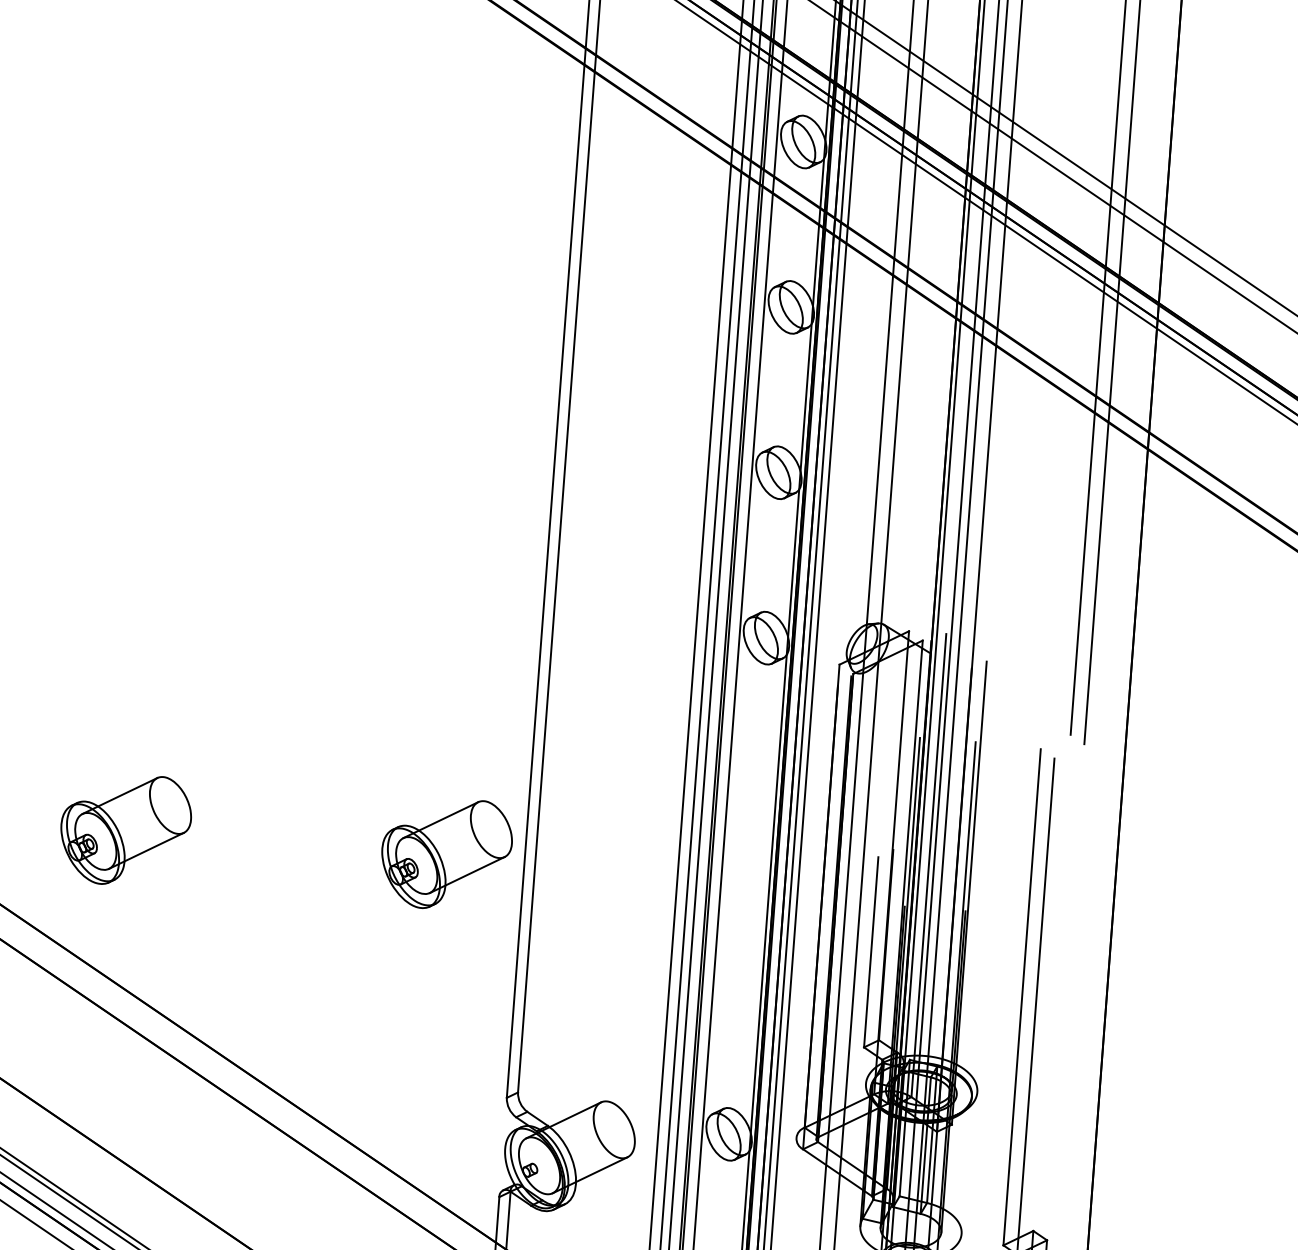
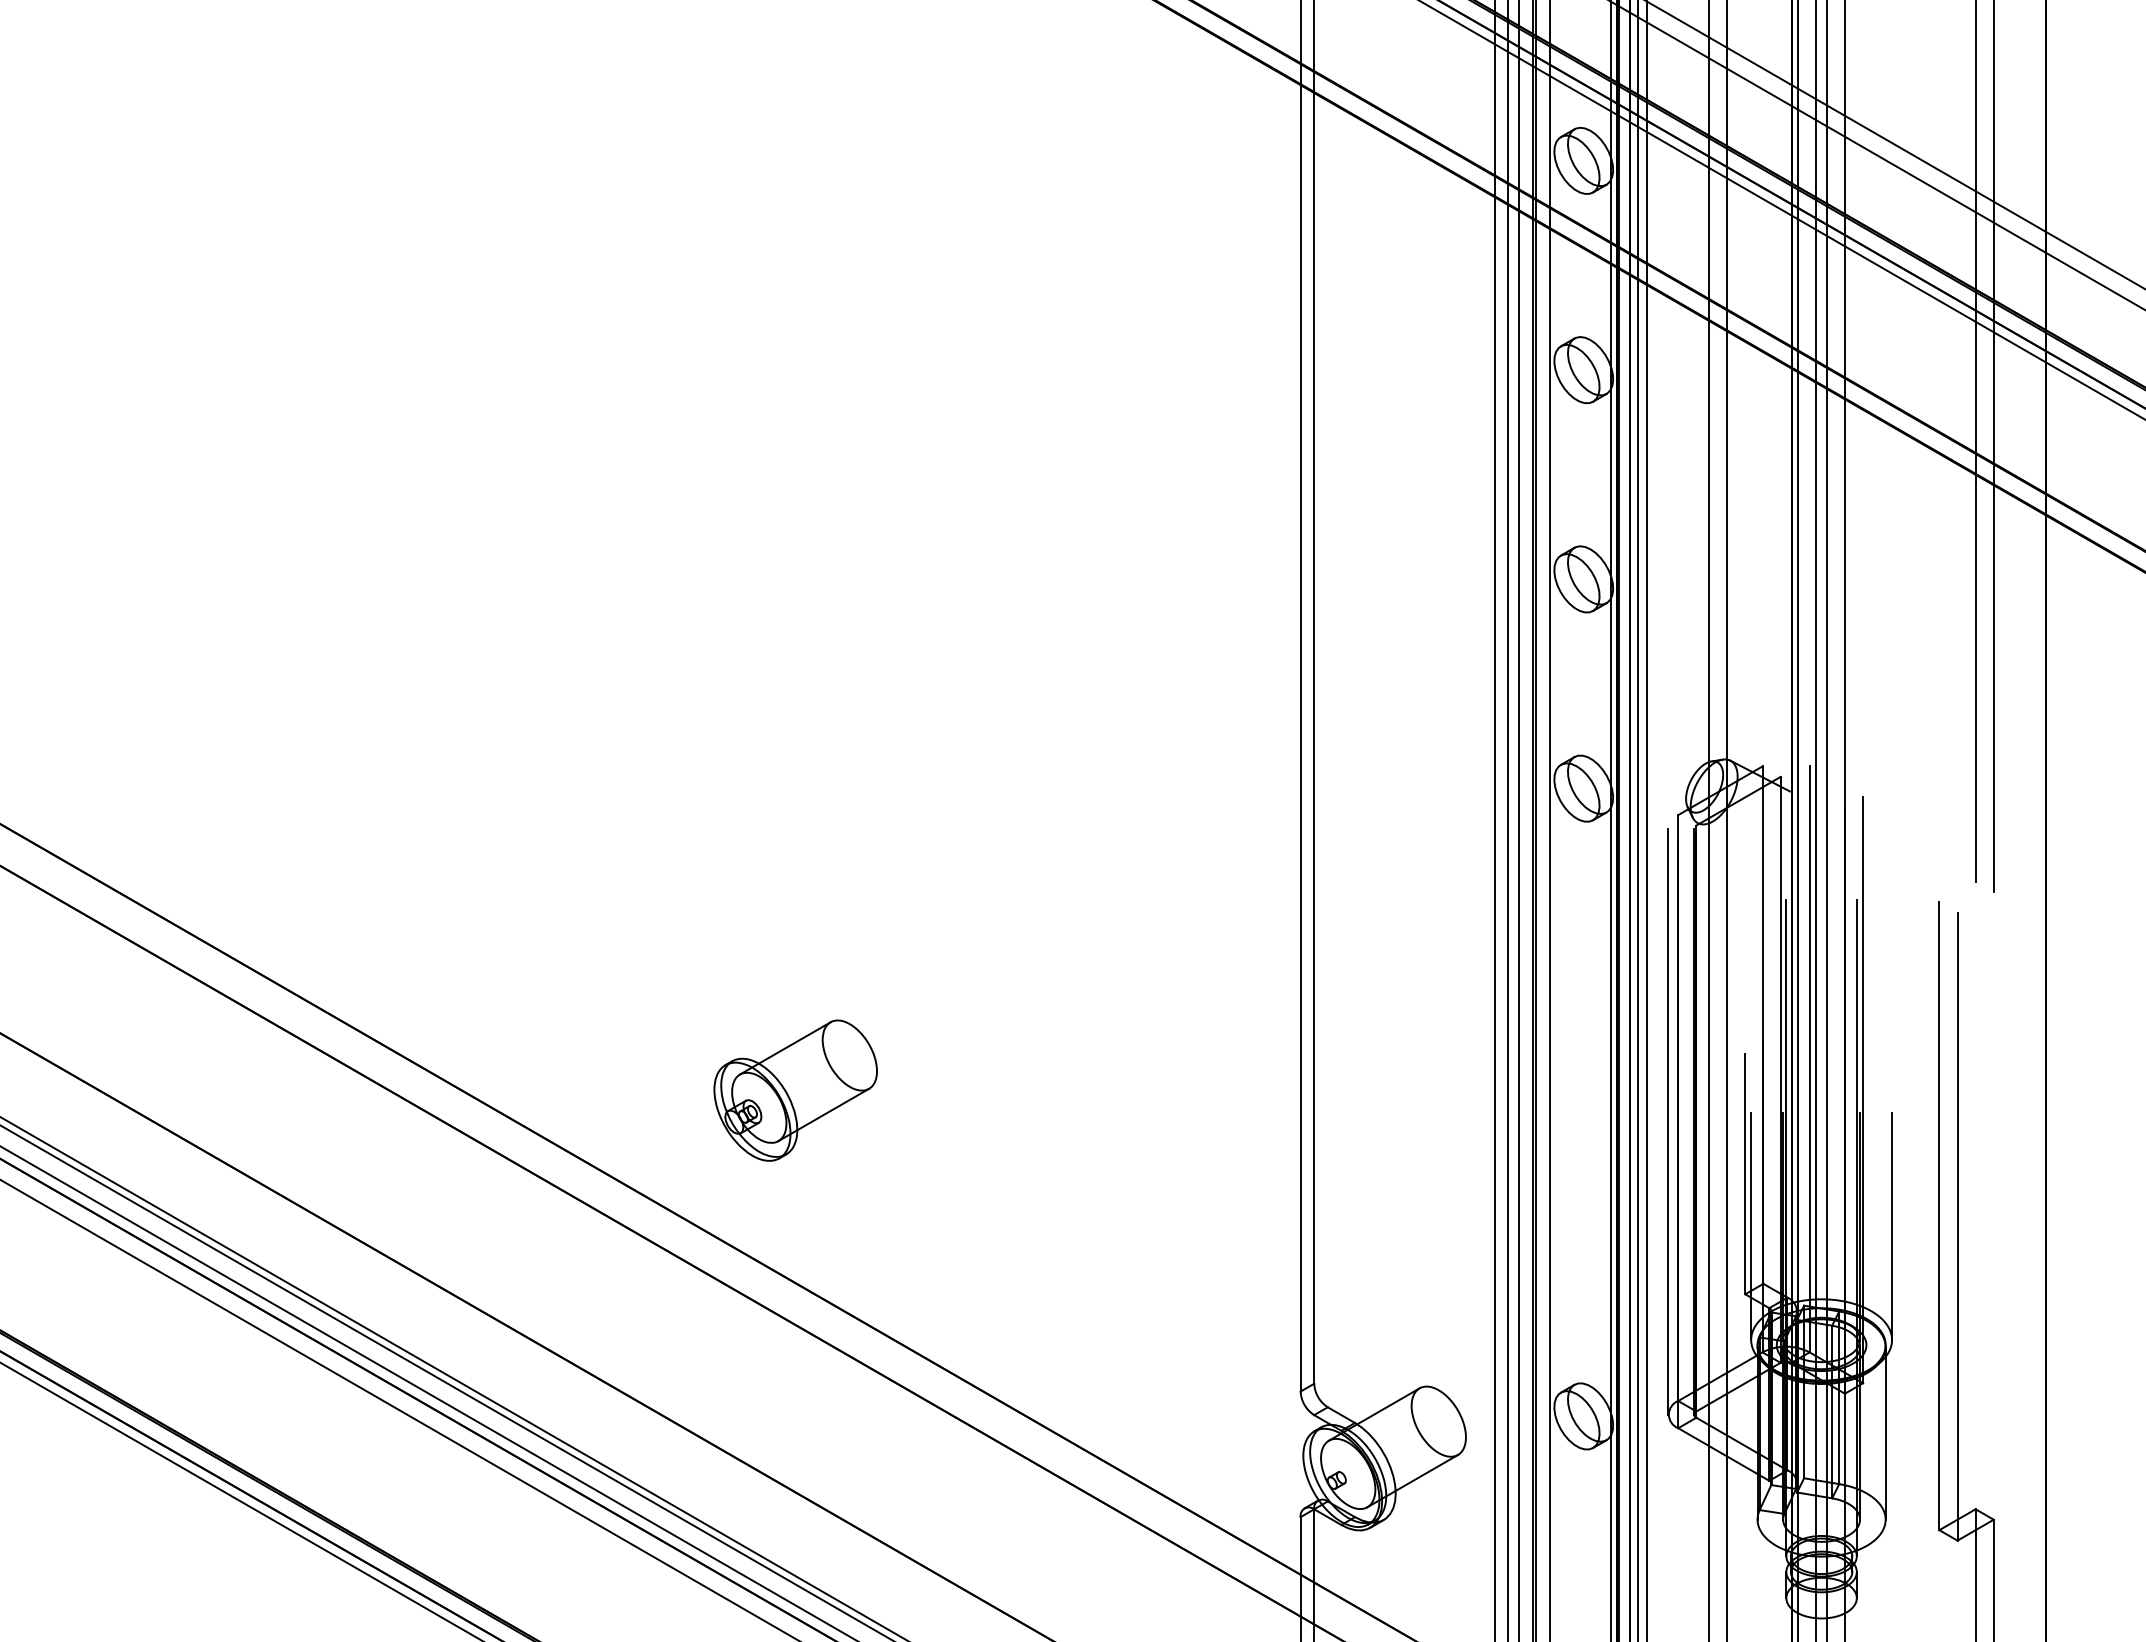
part: (446, 854) -> (1201, 1090), removed
line: (813, 906) -> (1668, 1121), added
line: (873, 994) -> (1751, 1226), added
line: (984, 1002) -> (1892, 1226), added
line: (966, 1165) -> (1885, 1433), added

